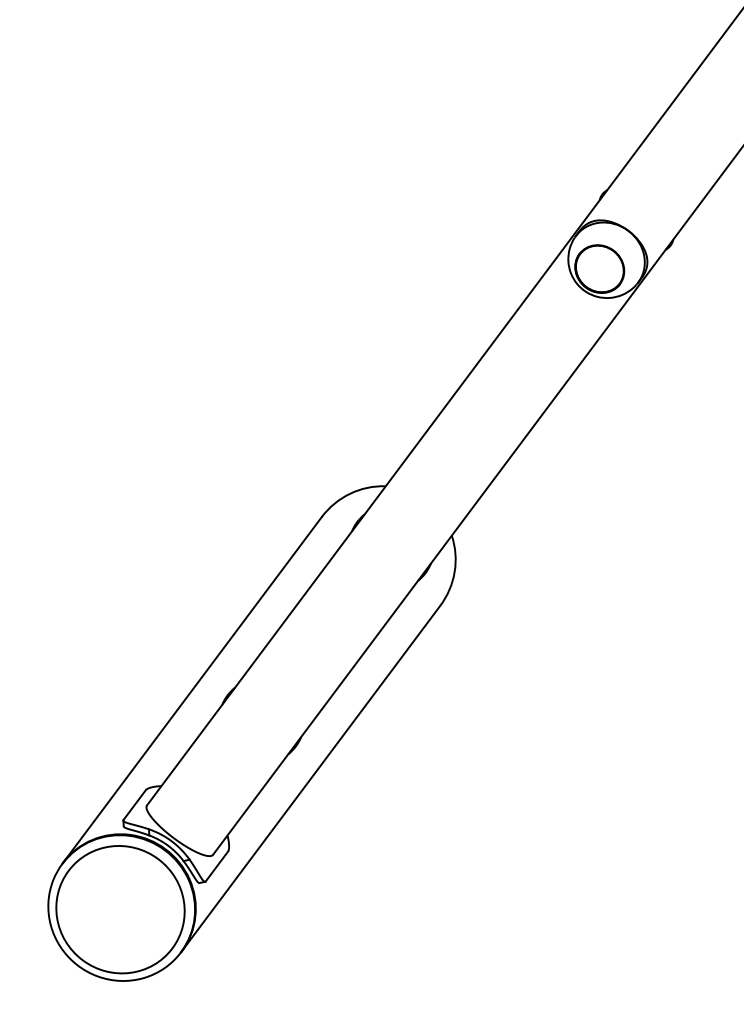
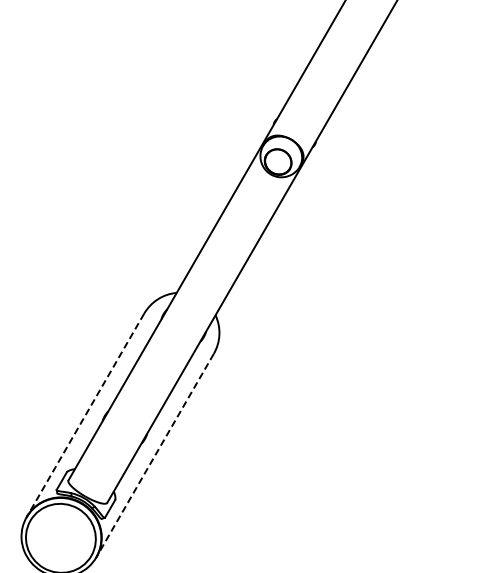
line: (192, 690) -> (85, 415), solid -> dashed
line: (309, 778) -> (154, 455), solid -> dashed

